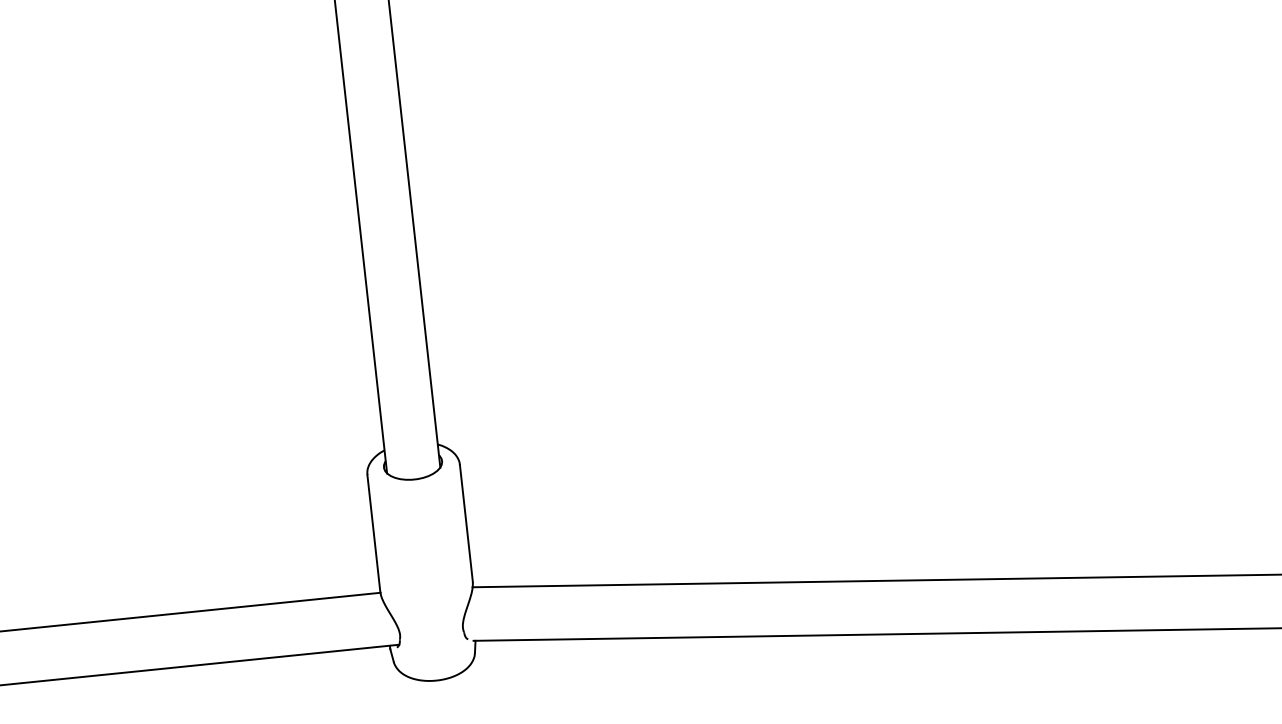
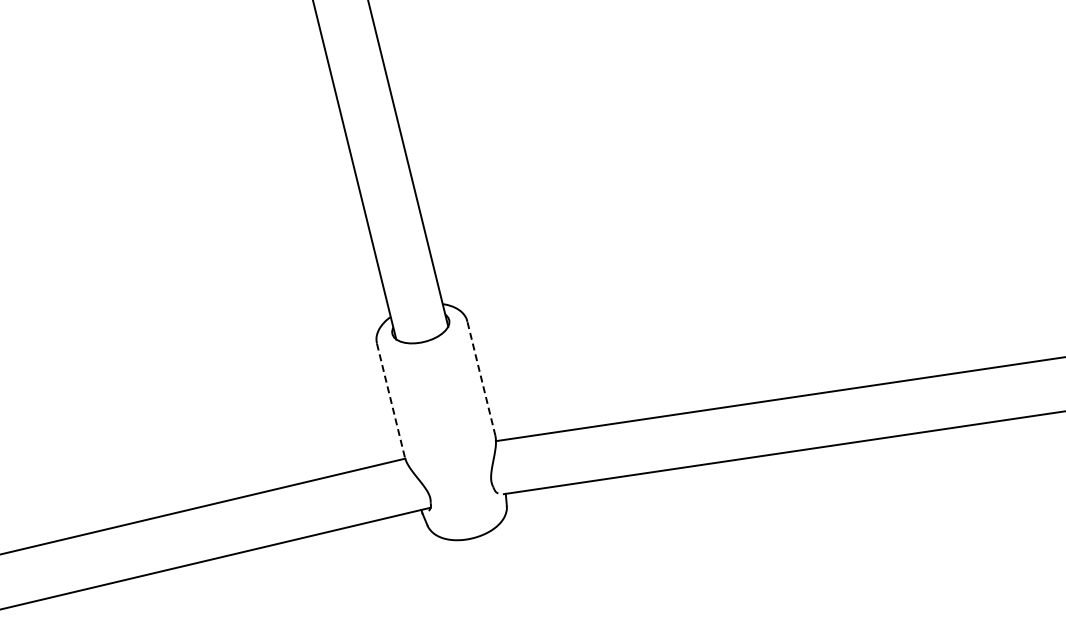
line: (466, 523) -> (481, 378), solid -> dashed
line: (373, 533) -> (390, 400), solid -> dashed

